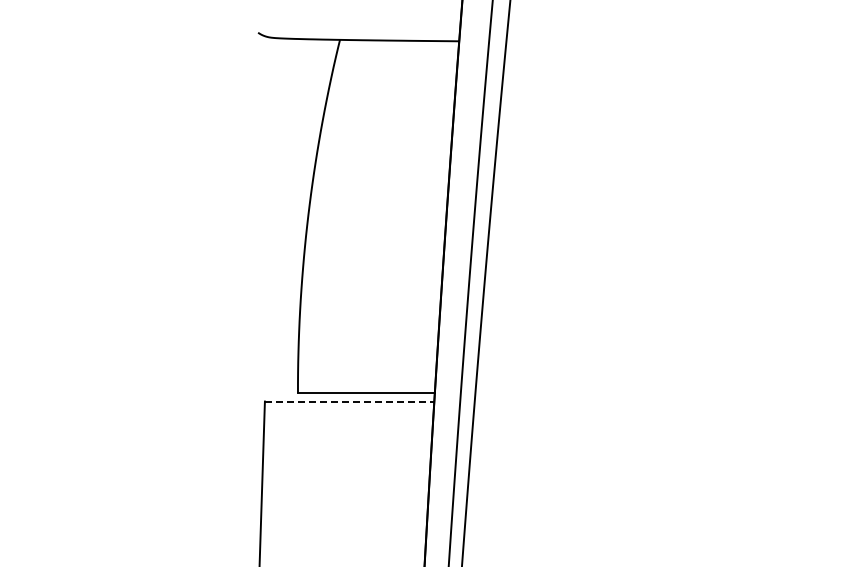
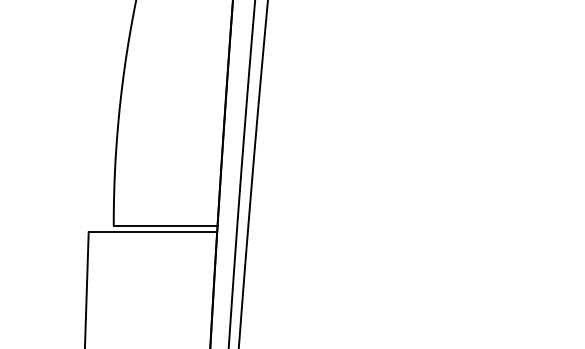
line: (349, 401) -> (152, 232), dashed -> solid

